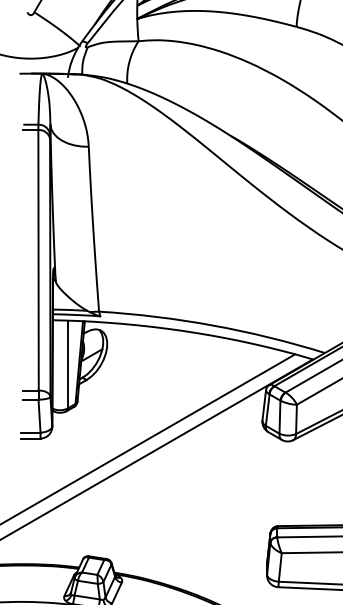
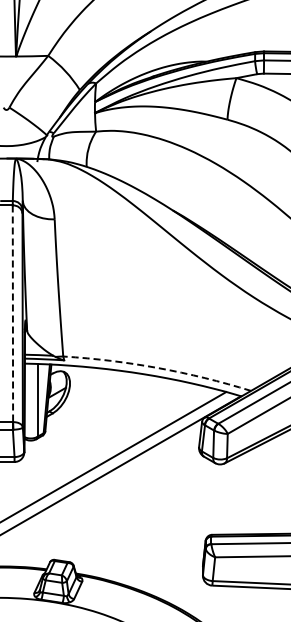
line: (38, 261) -> (12, 314), solid -> dashed
arc: (213, 326) -> (158, 368), solid -> dashed

